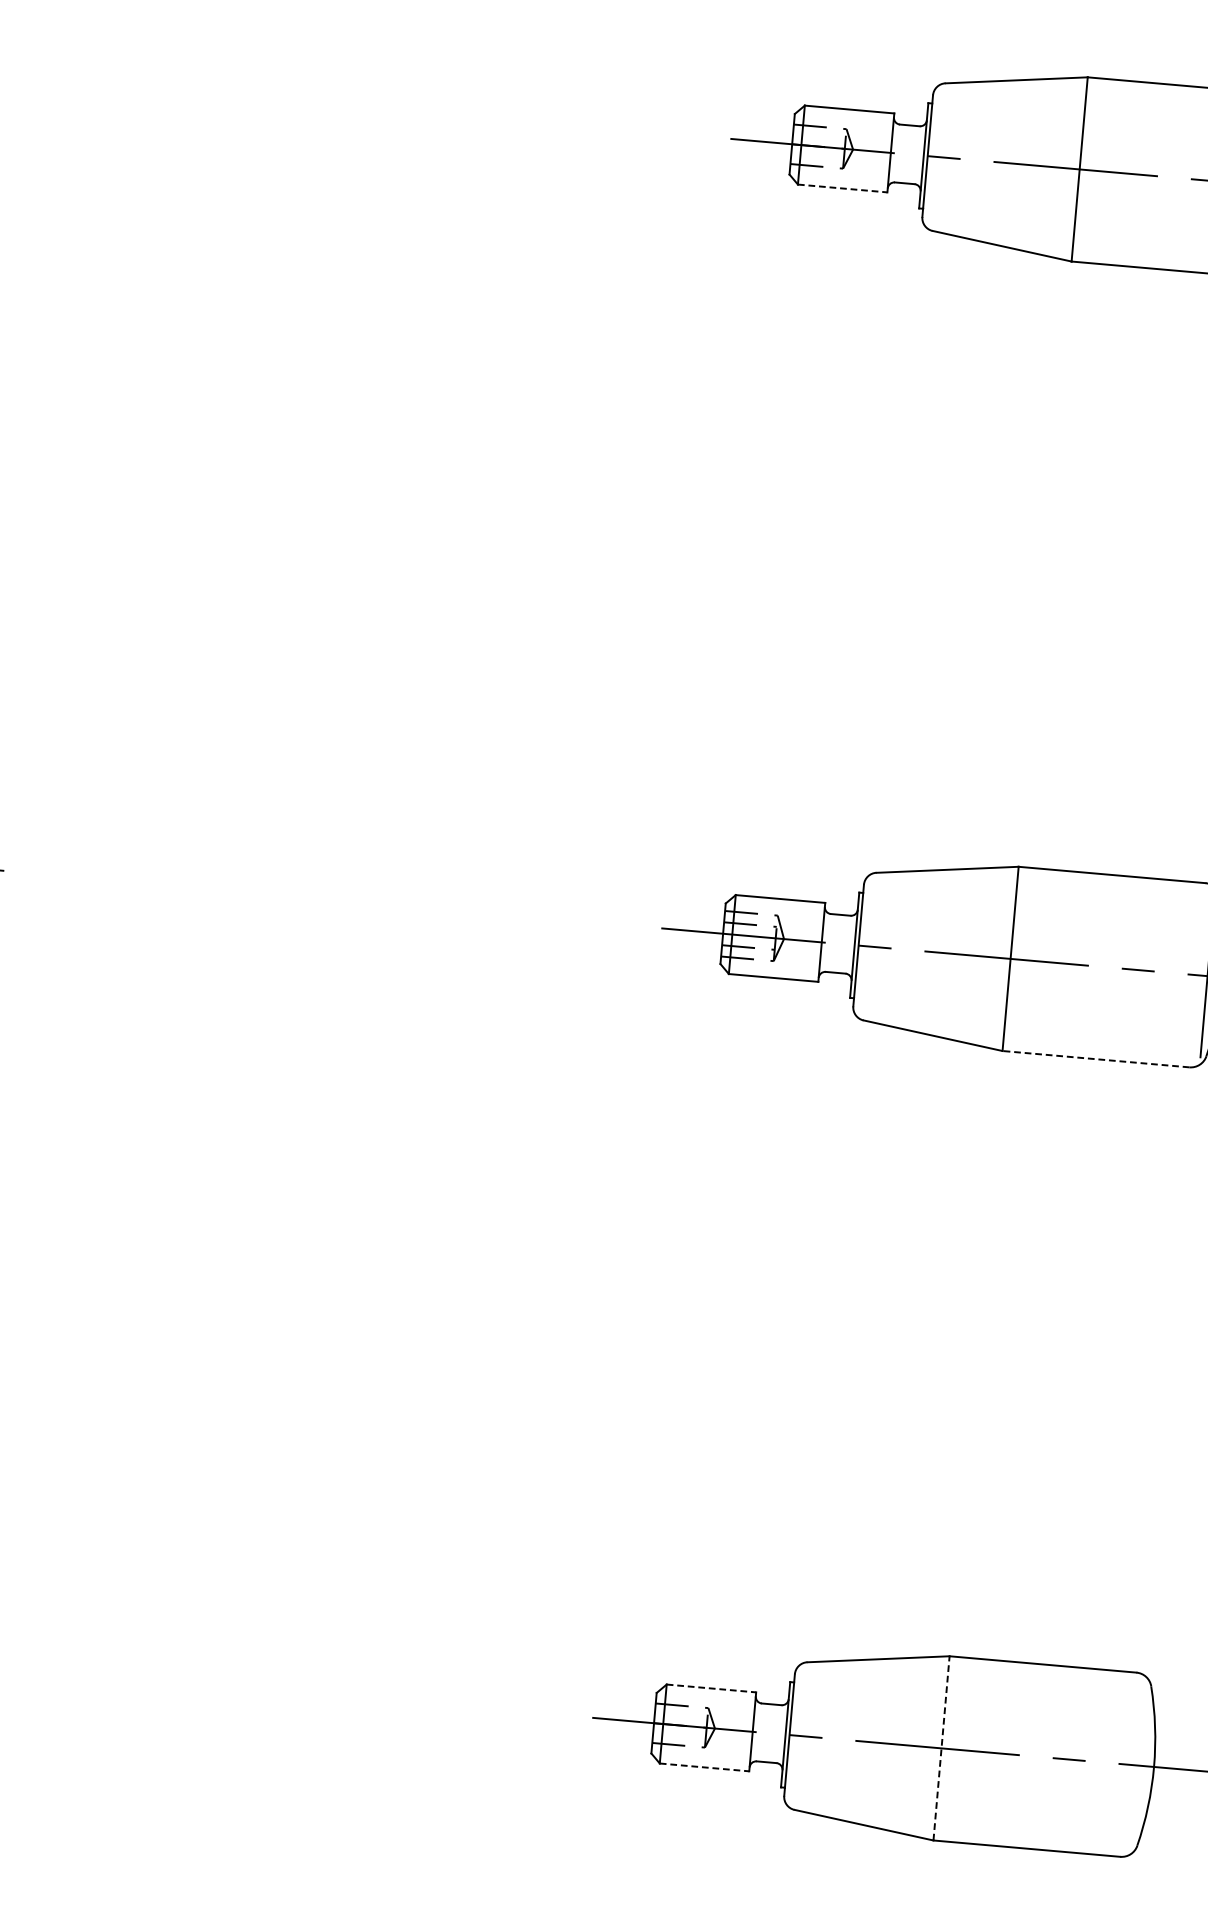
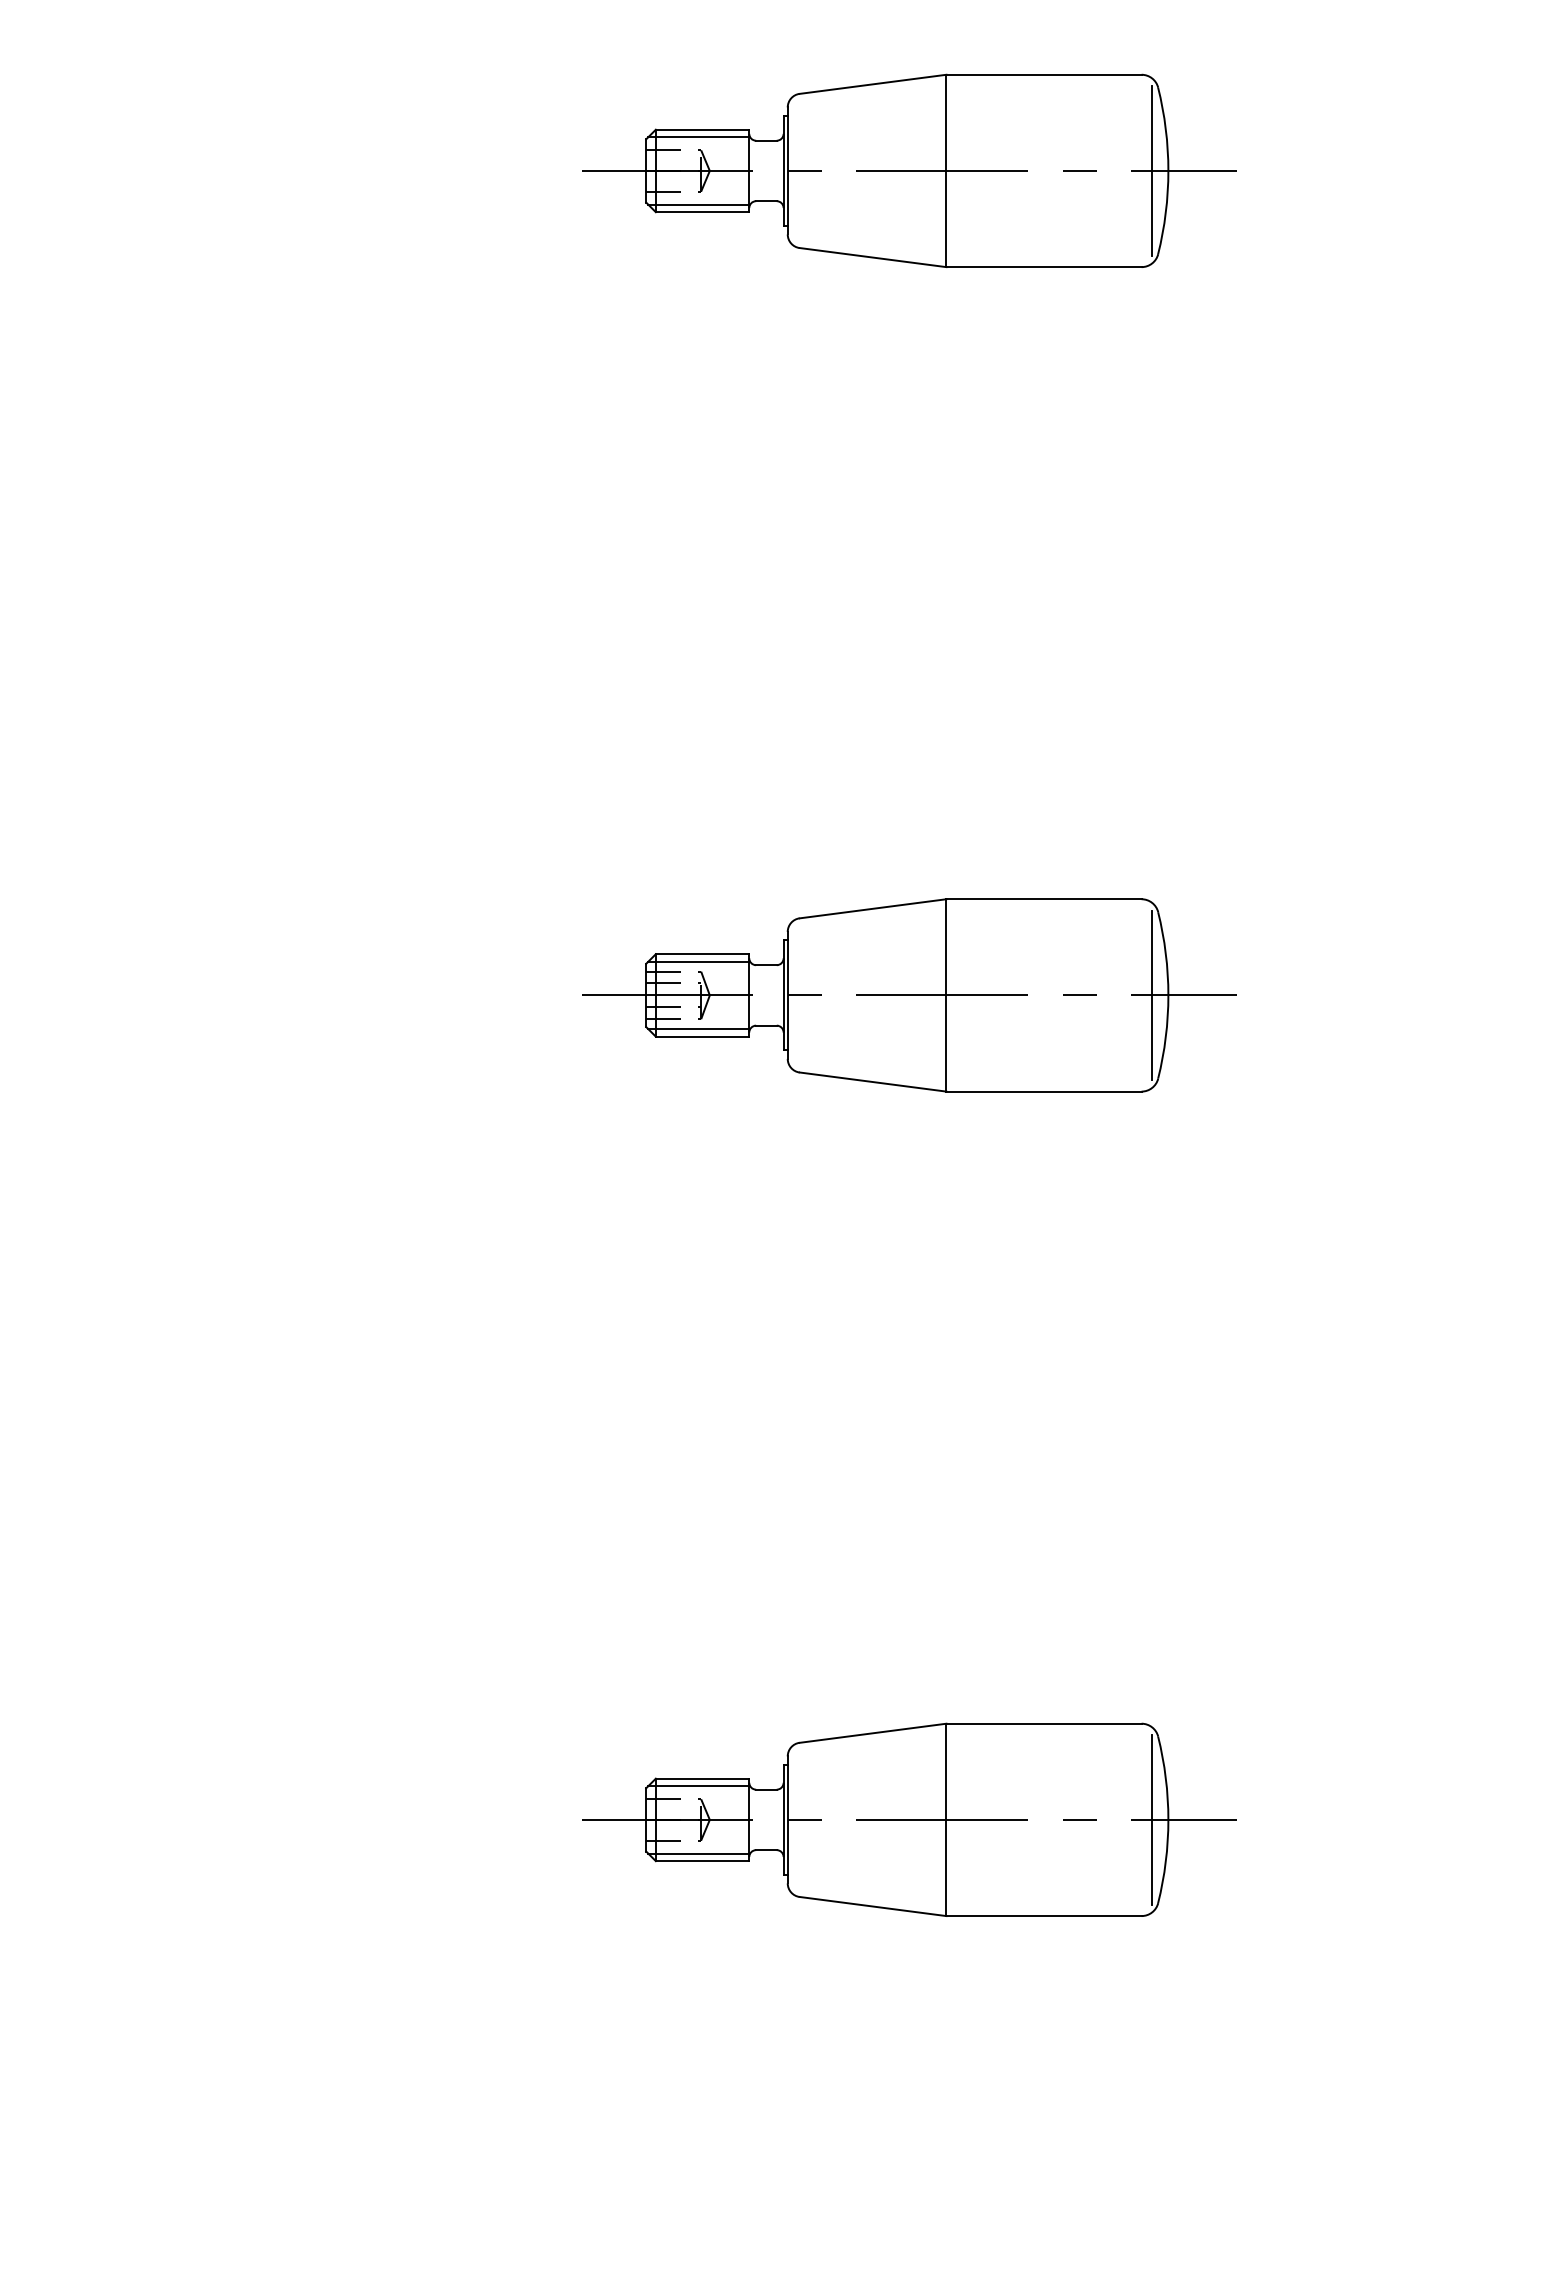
line: (845, 116) -> (698, 137), added
line: (839, 180) -> (698, 204), added
line: (842, 188) -> (702, 212), dashed -> solid
line: (776, 905) -> (698, 961), added
line: (770, 970) -> (698, 1029), added
line: (1096, 1059) -> (1044, 1091), dashed -> solid
line: (711, 1688) -> (702, 1778), dashed -> solid
line: (706, 1695) -> (698, 1786), added
line: (941, 1747) -> (946, 1819), dashed -> solid
line: (701, 1759) -> (698, 1853), added
line: (1138, 1765) -> (1152, 1819), added
line: (704, 1767) -> (702, 1861), dashed -> solid

